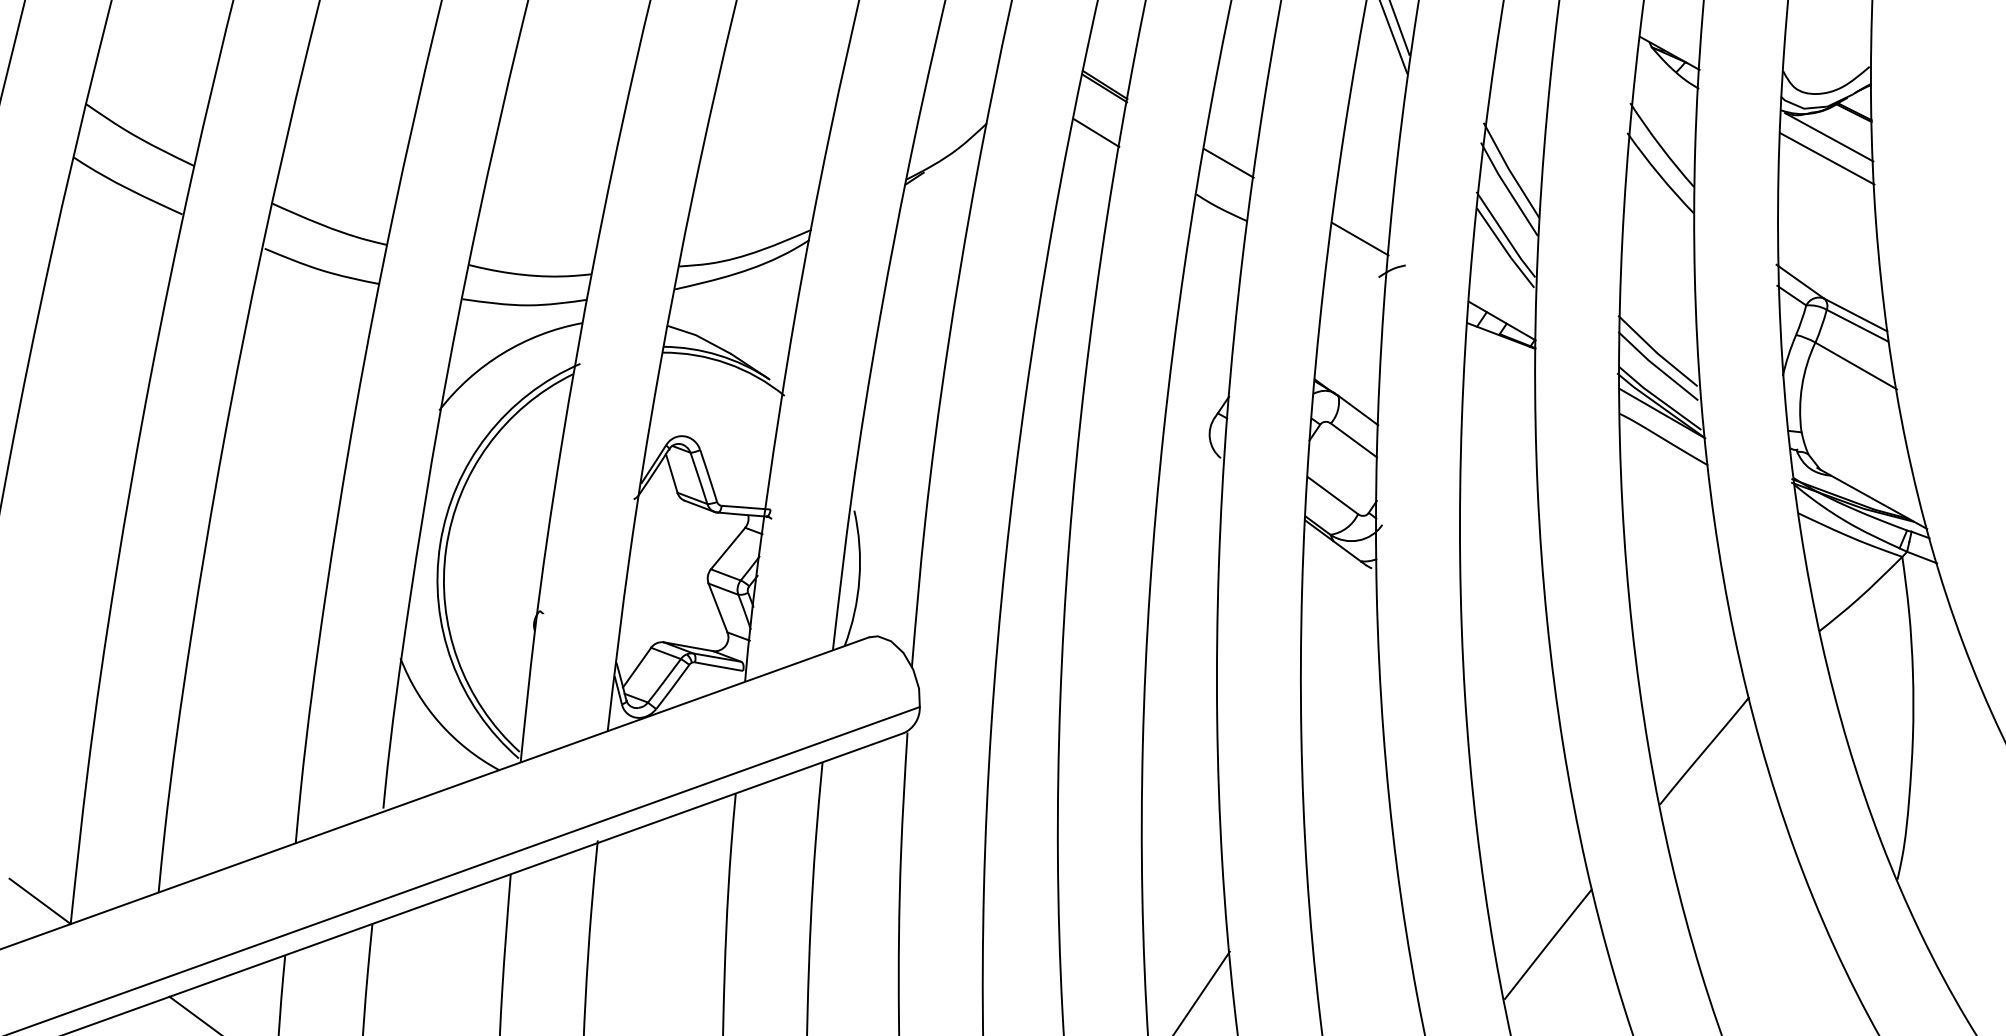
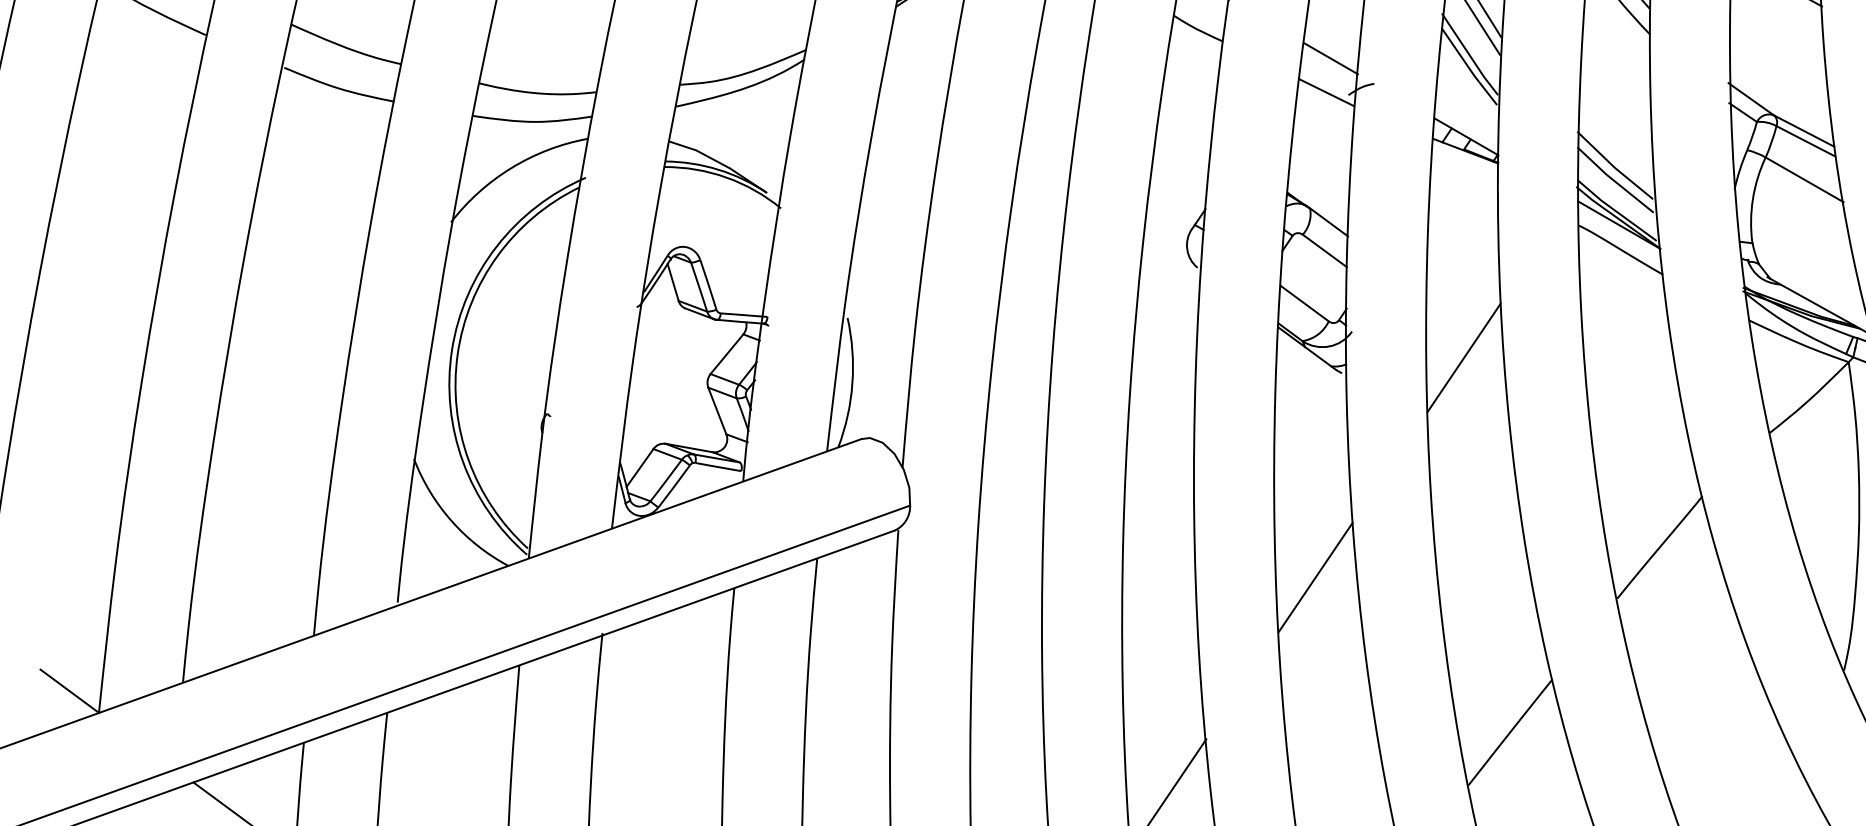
line: (1355, 274) -> (1326, 92), added
line: (1499, 551) -> (1463, 357), added
line: (1344, 782) -> (1315, 577), added

